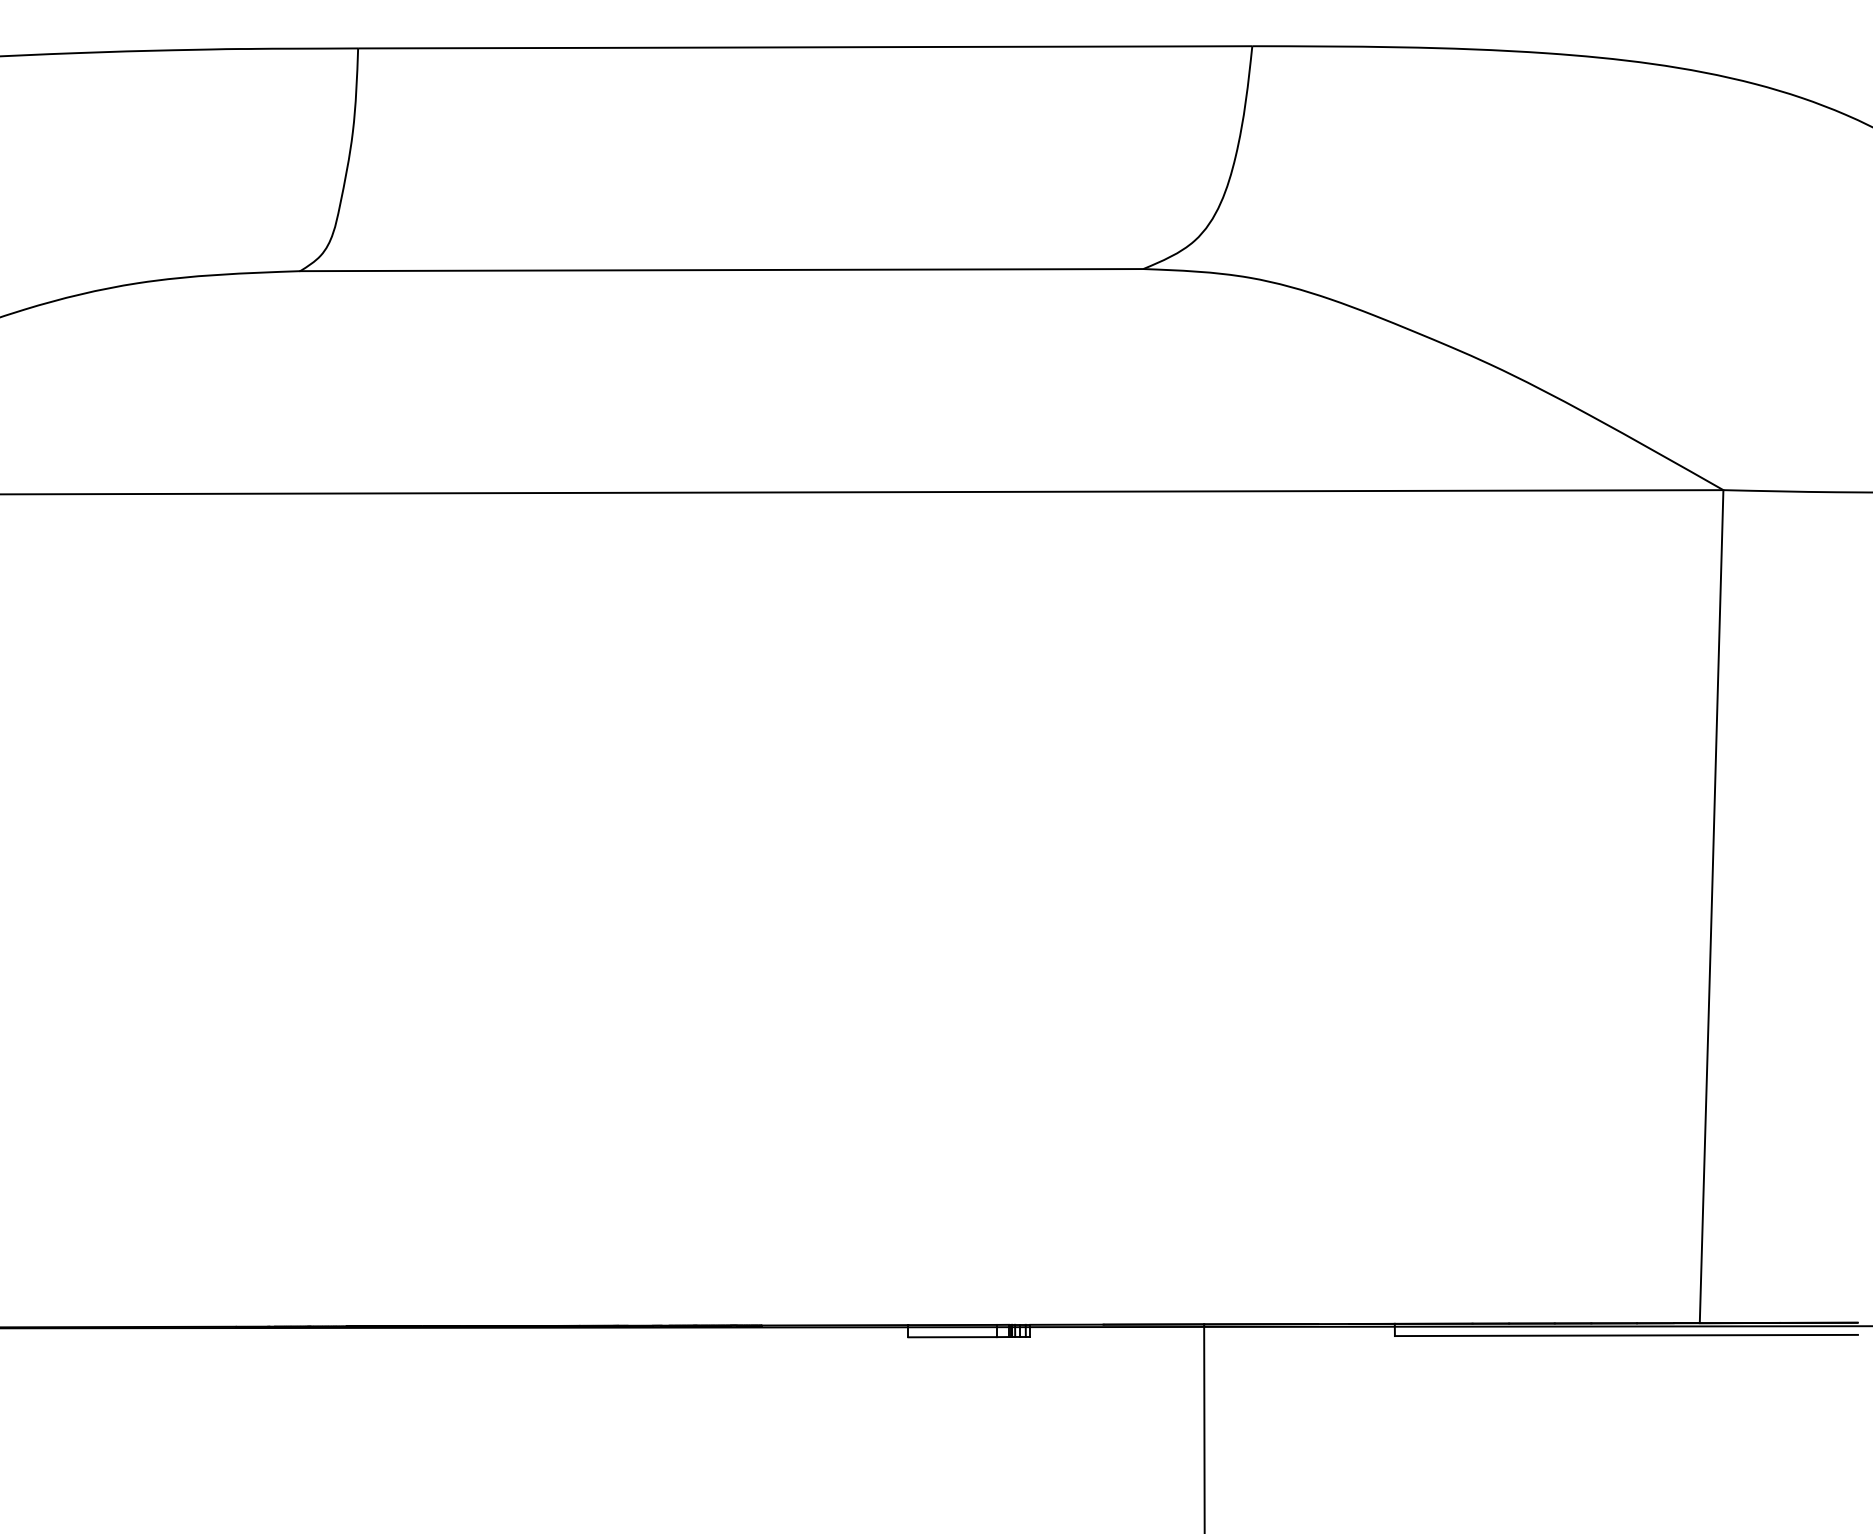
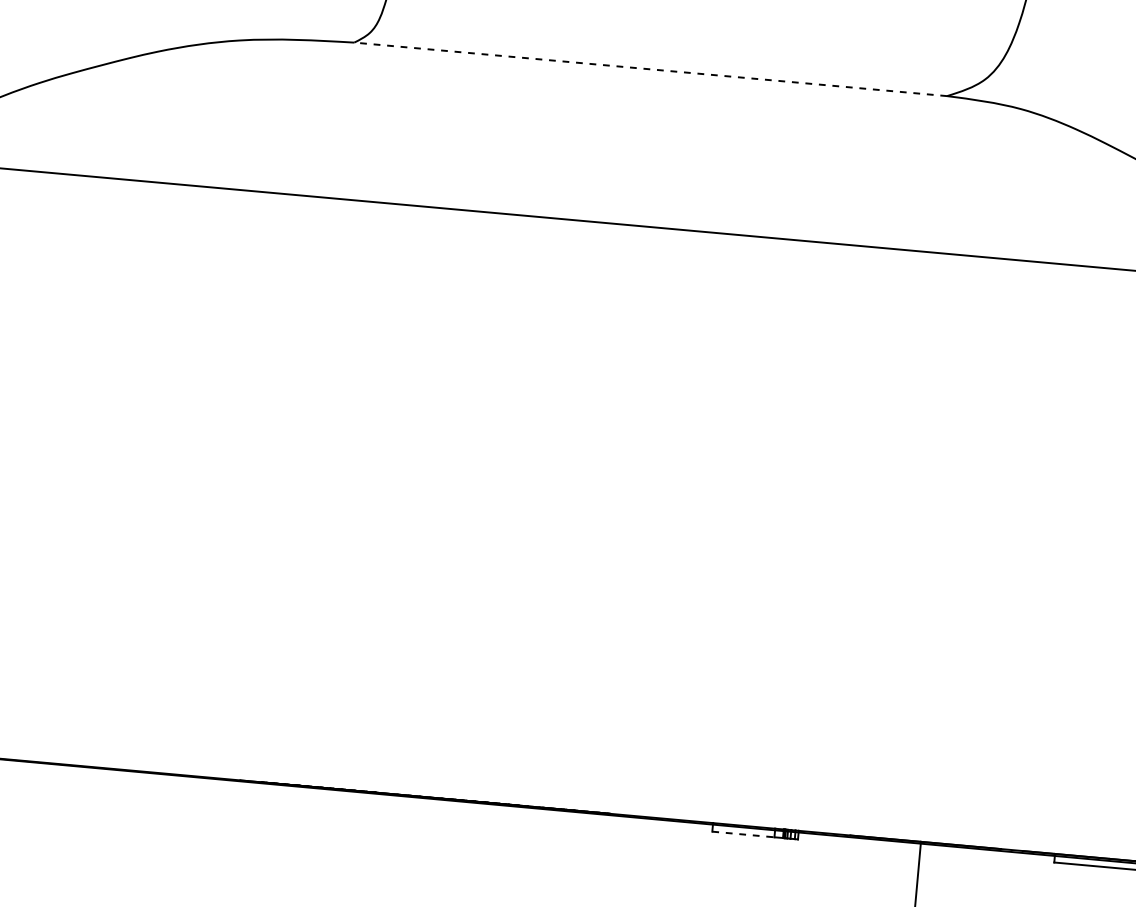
line: (721, 270) -> (650, 69), solid -> dashed
line: (953, 1337) -> (743, 834), solid -> dashed

